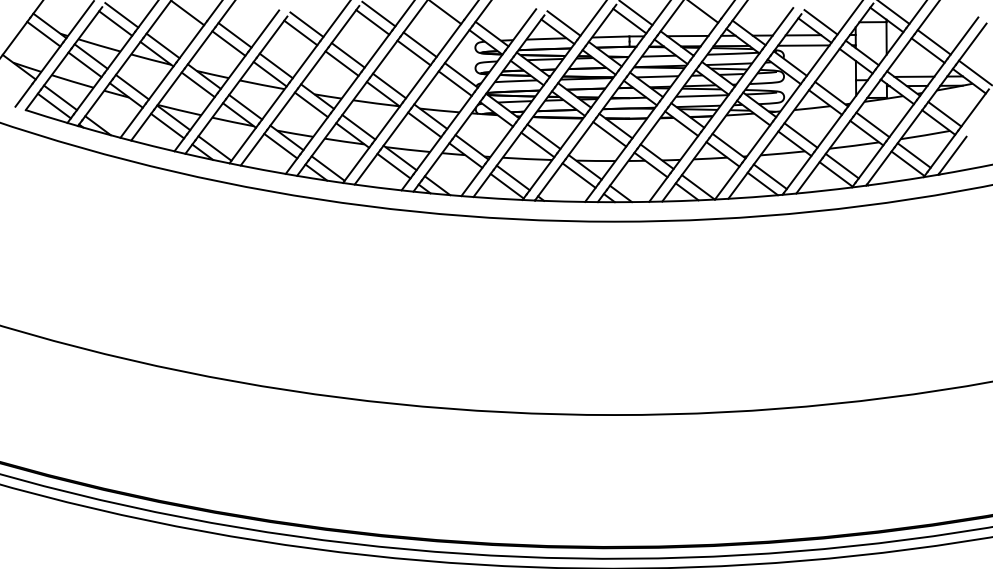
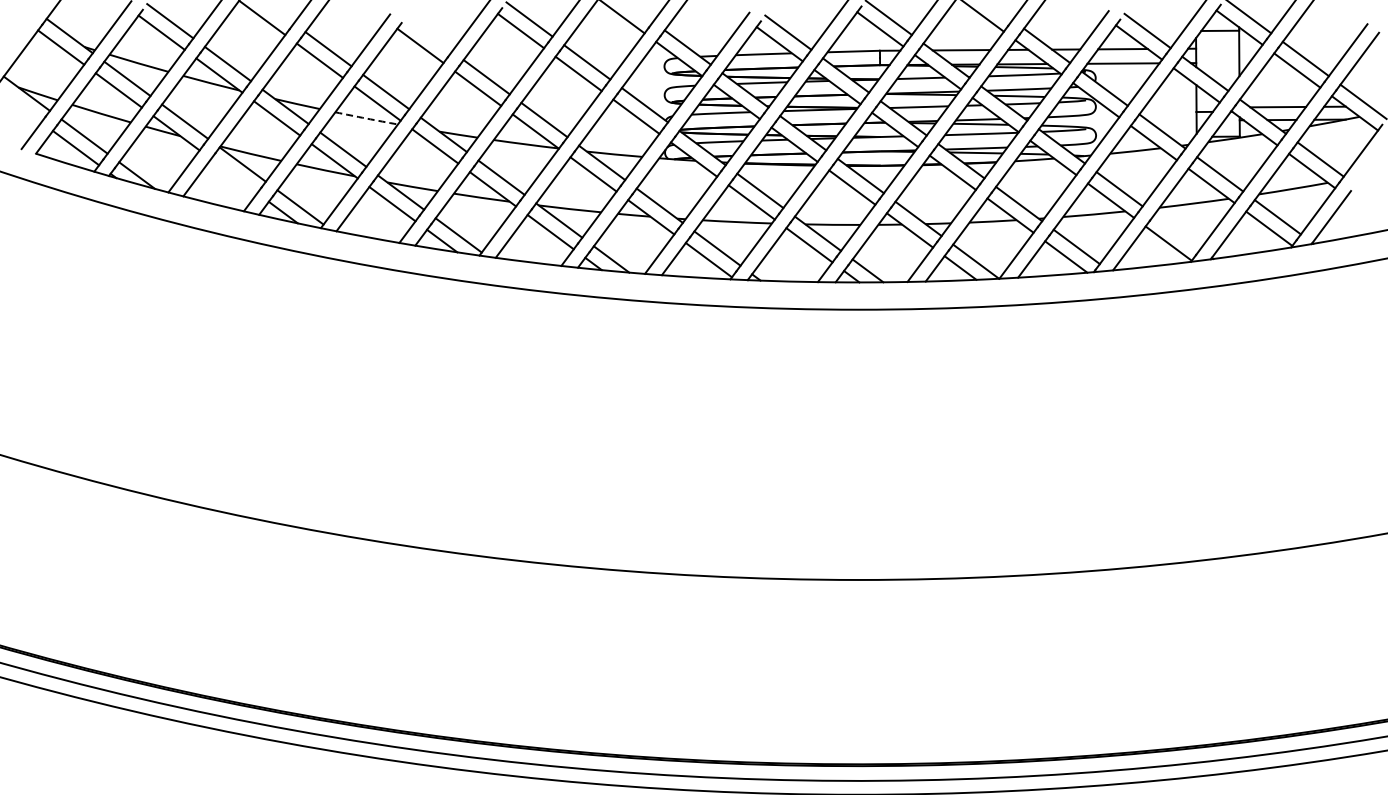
line: (306, 24) -> (428, 34), removed
arc: (262, 84) -> (366, 118), solid -> dashed
line: (167, 125) -> (234, 175), removed
line: (842, 165) -> (1177, 231), removed

